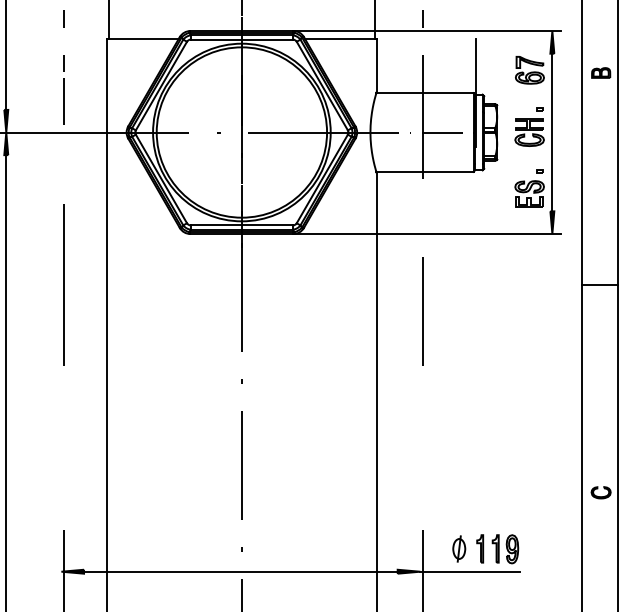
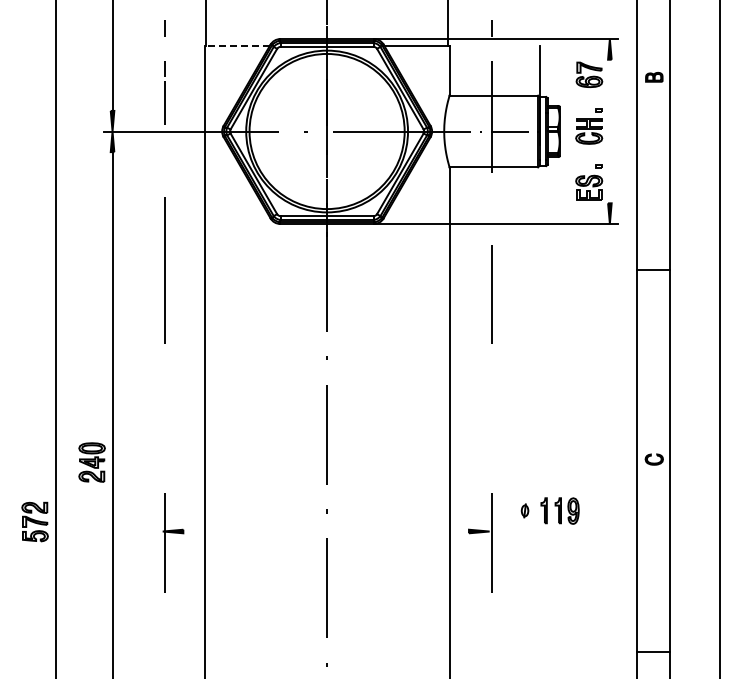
line: (143, 39) -> (237, 46), solid -> dashed
line: (551, 132) -> (609, 131), removed
part: (458, 548) -> (524, 510), size x0.6
line: (241, 571) -> (326, 531), removed
line: (469, 571) -> (534, 531), removed

